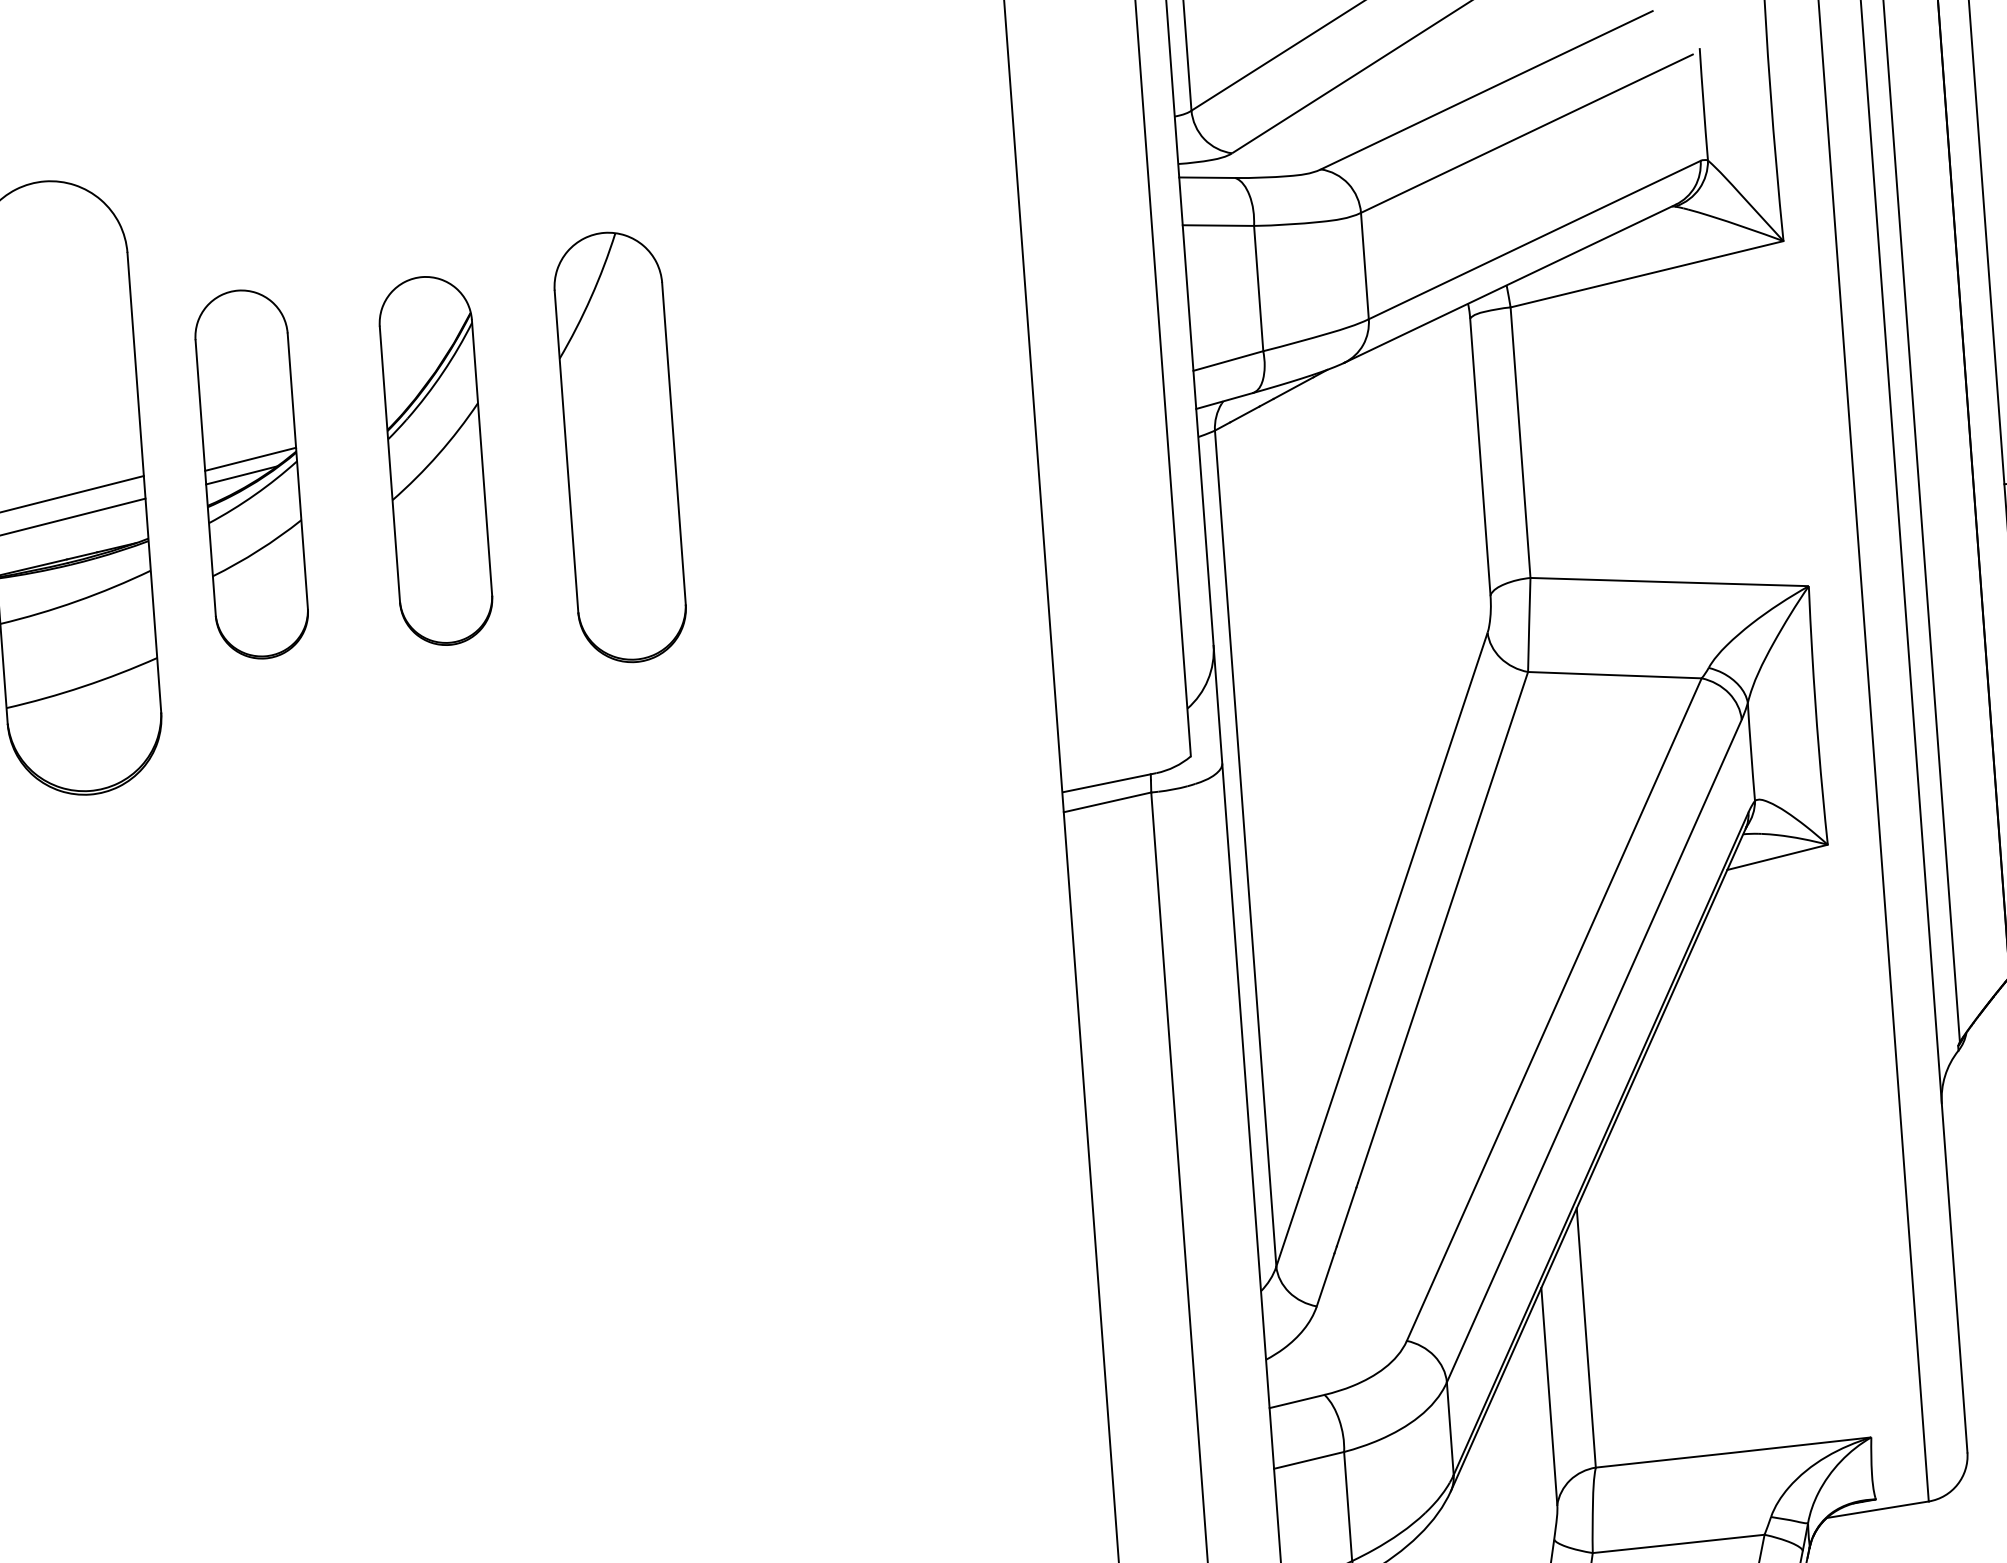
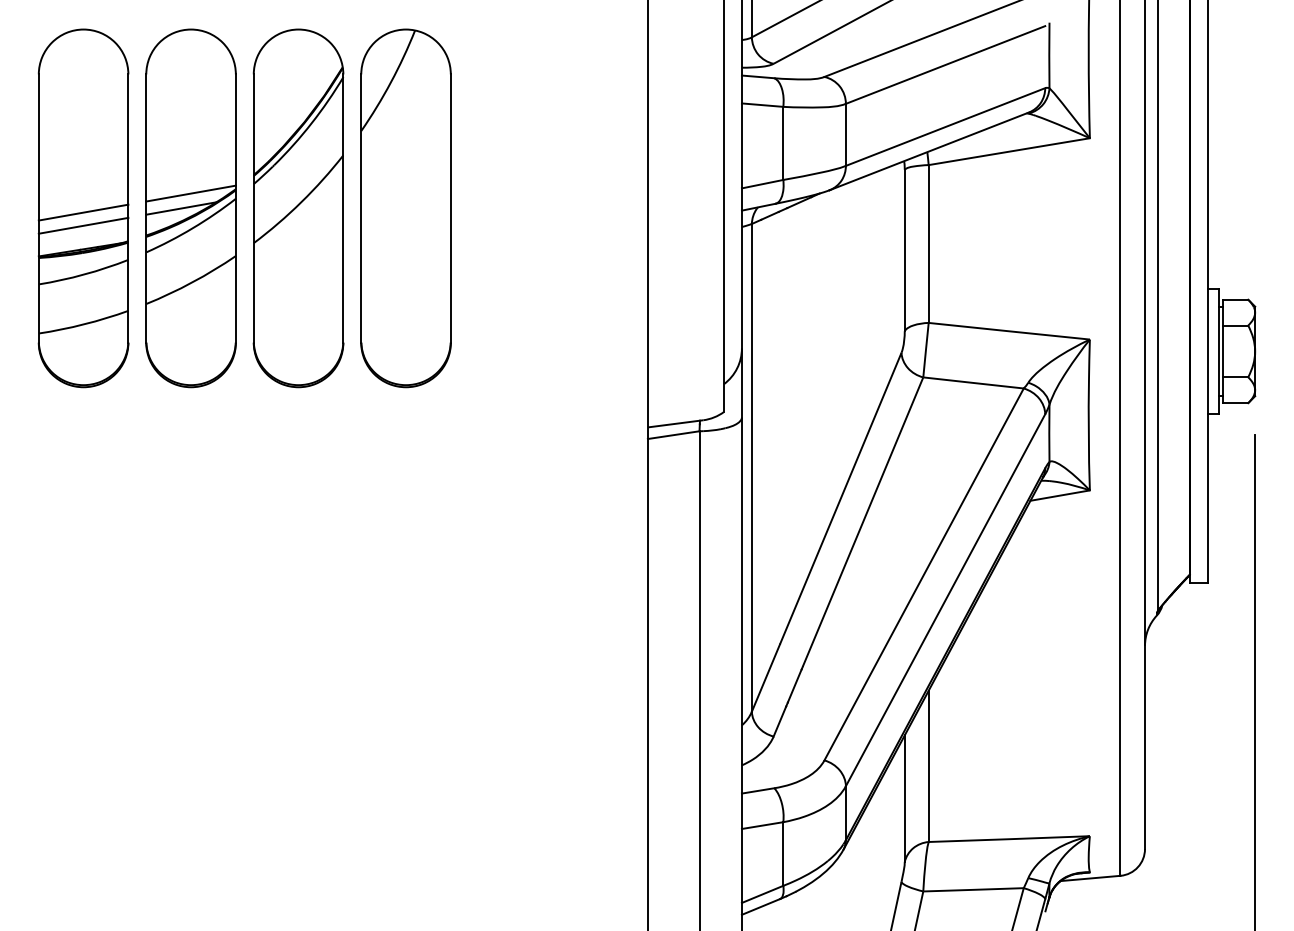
part: (619, 447) -> (405, 208), size x1.43
part: (435, 461) -> (298, 208), size x1.67
part: (250, 474) -> (190, 208), size x1.67

